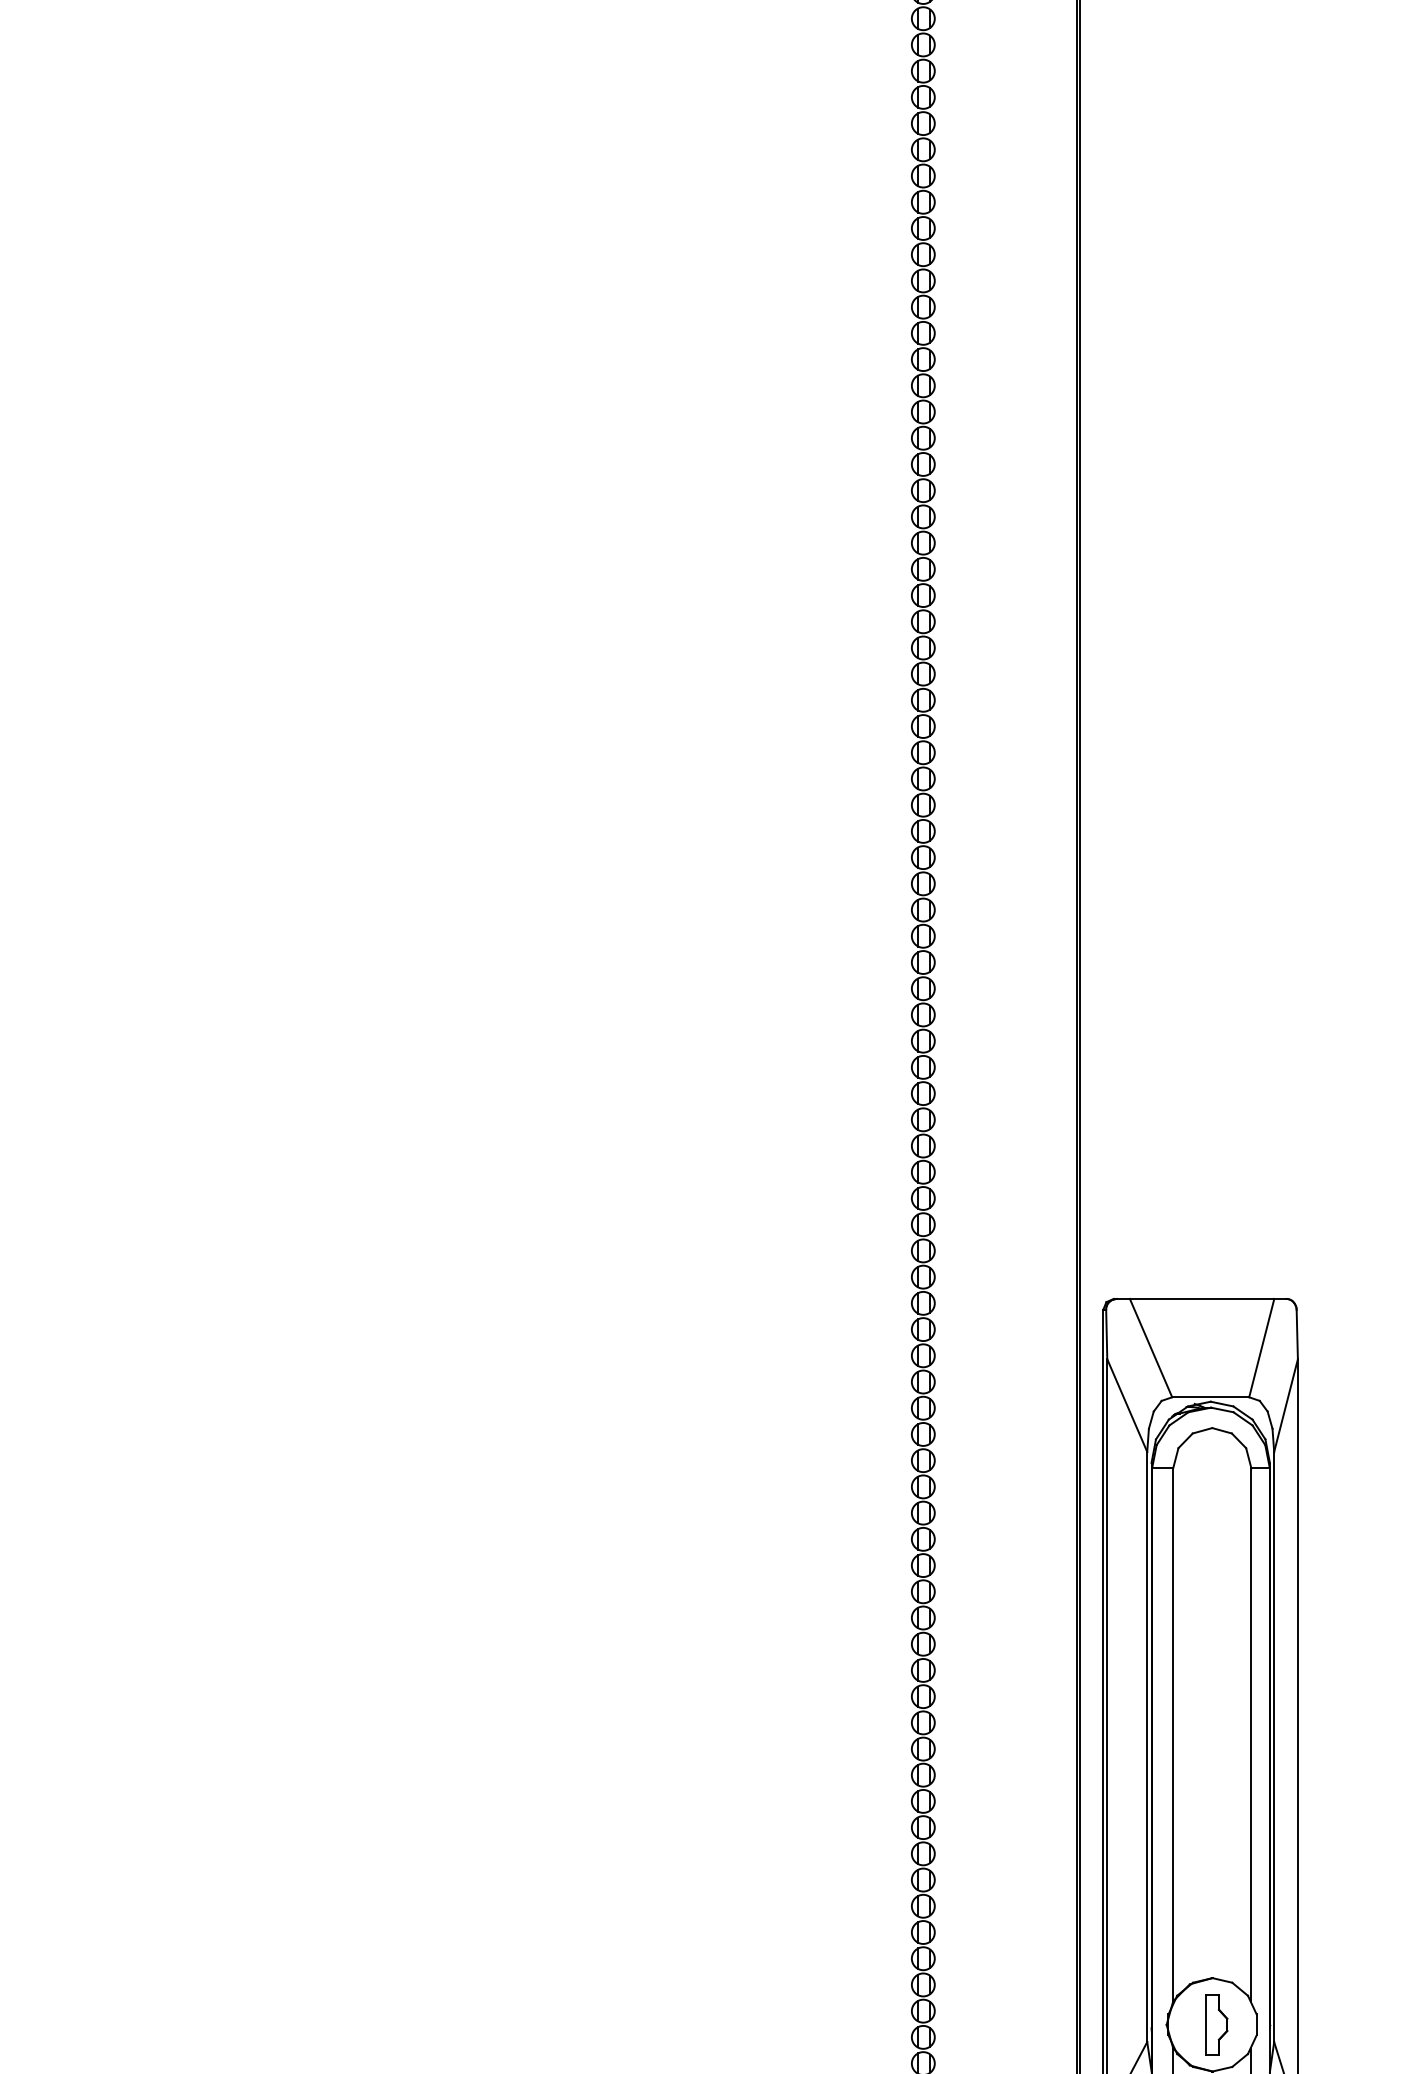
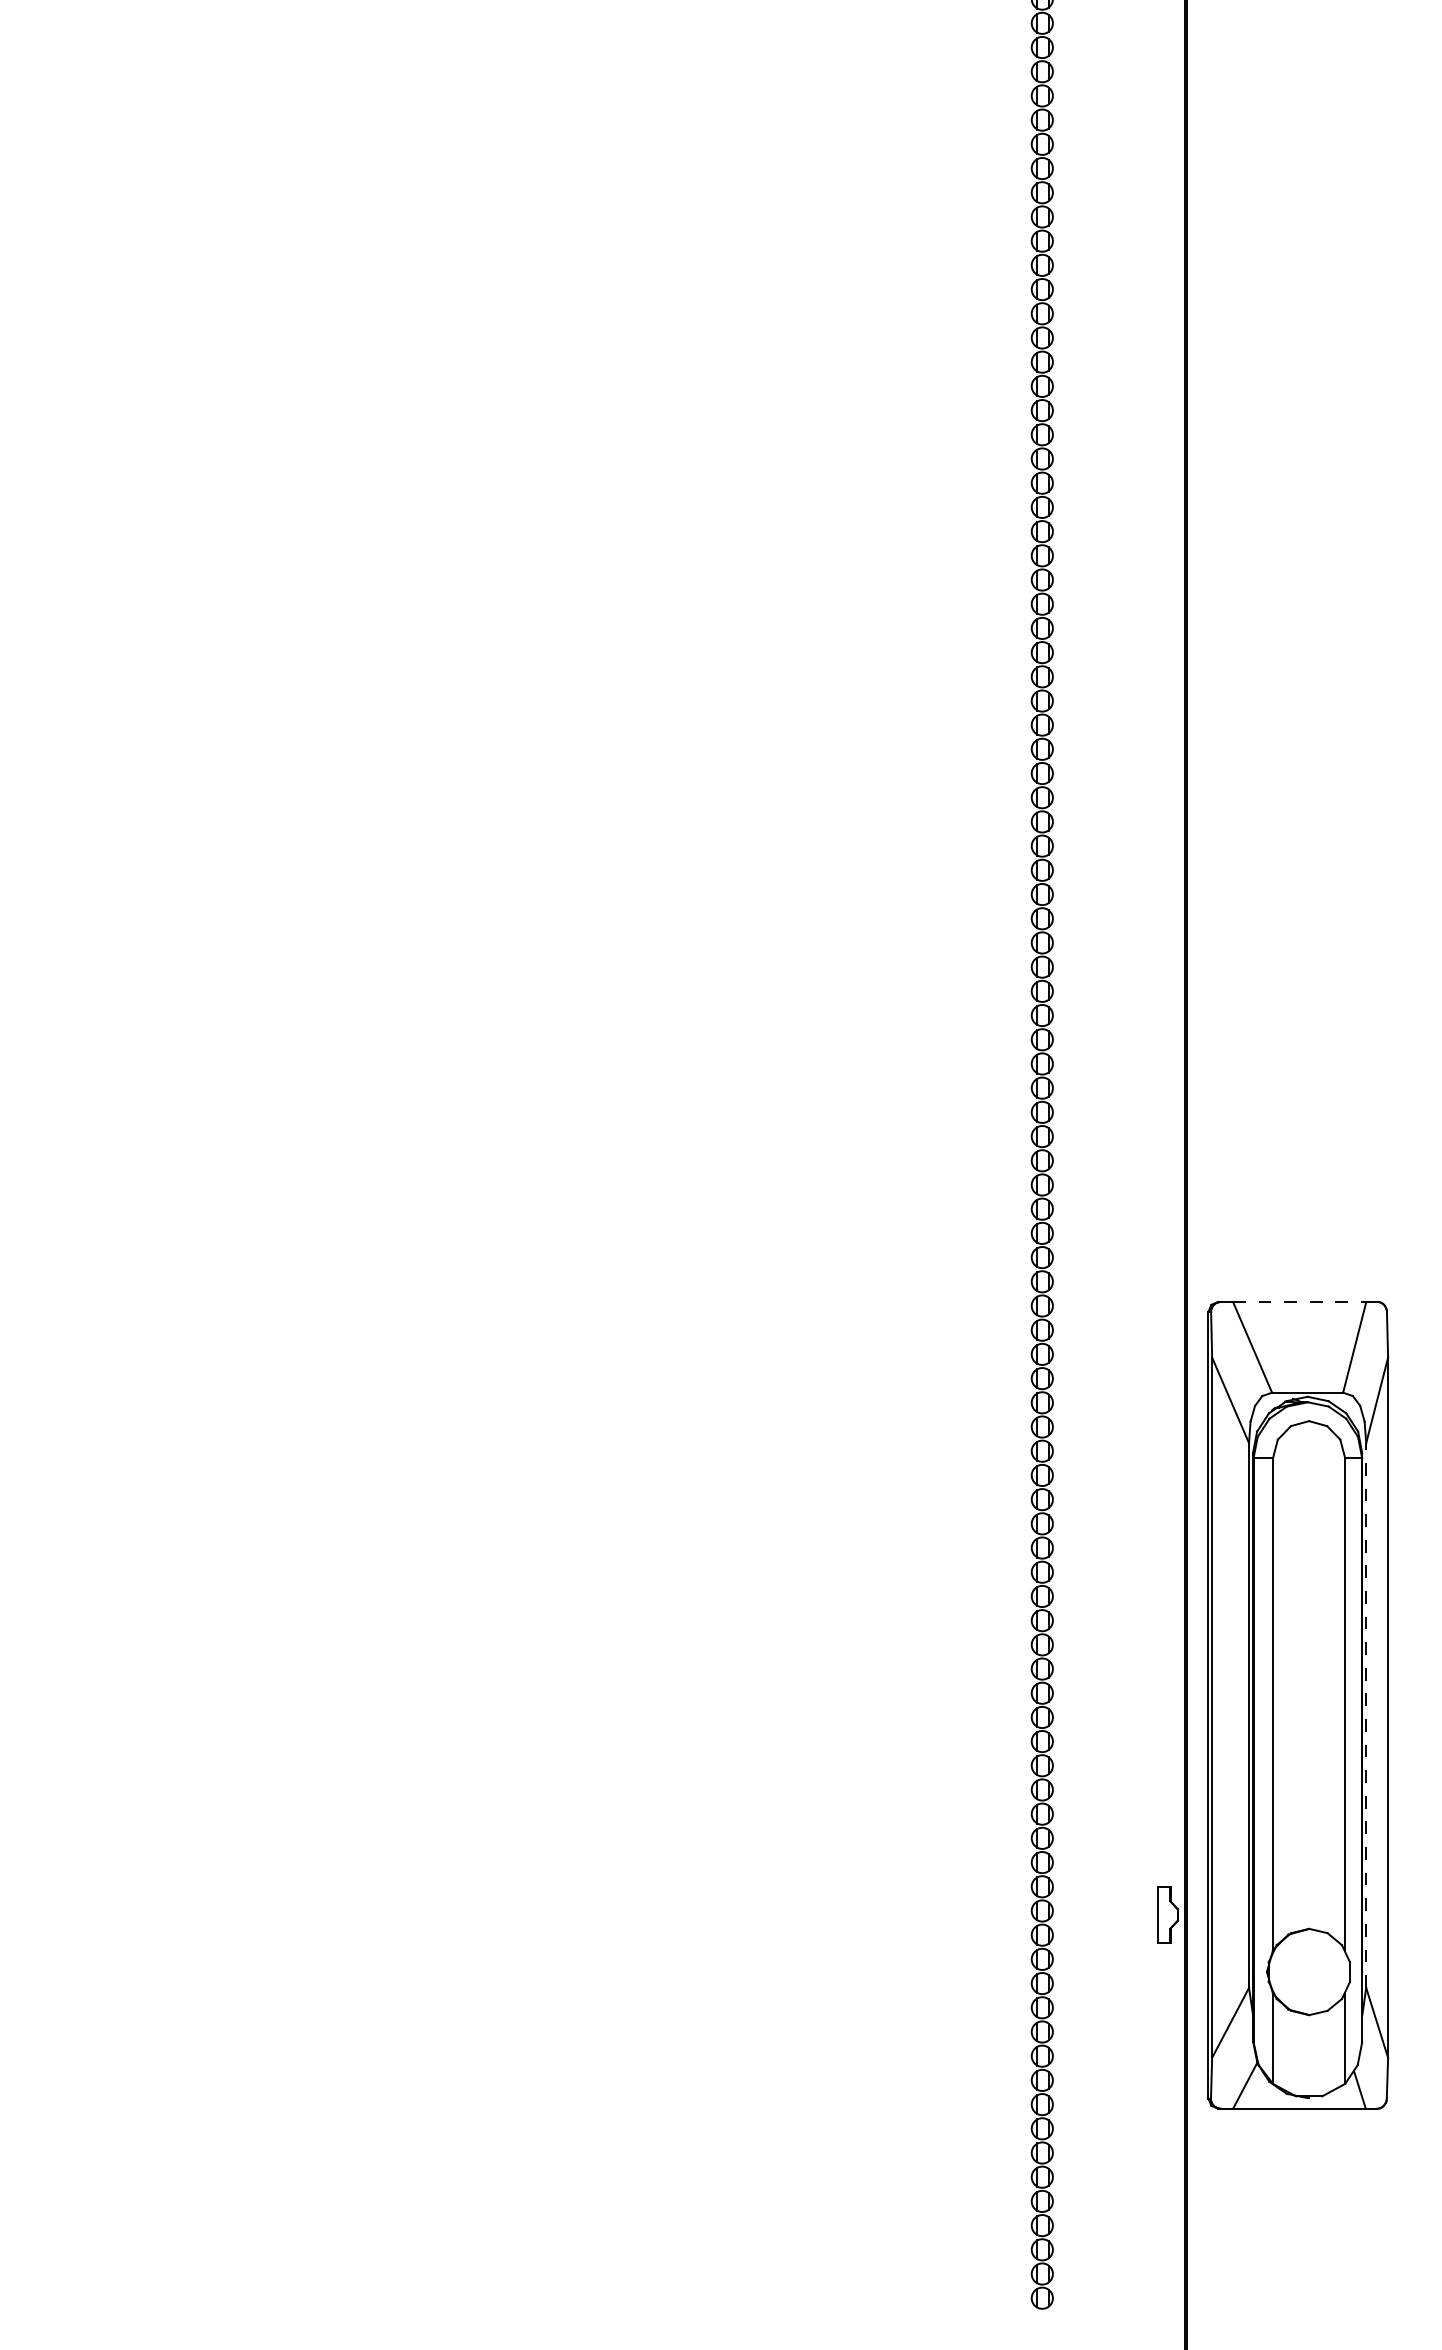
line: (1201, 1298) -> (1299, 1301), solid -> dashed
line: (1274, 1746) -> (1366, 1715), solid -> dashed
part: (1216, 2024) -> (1167, 1914), moved

